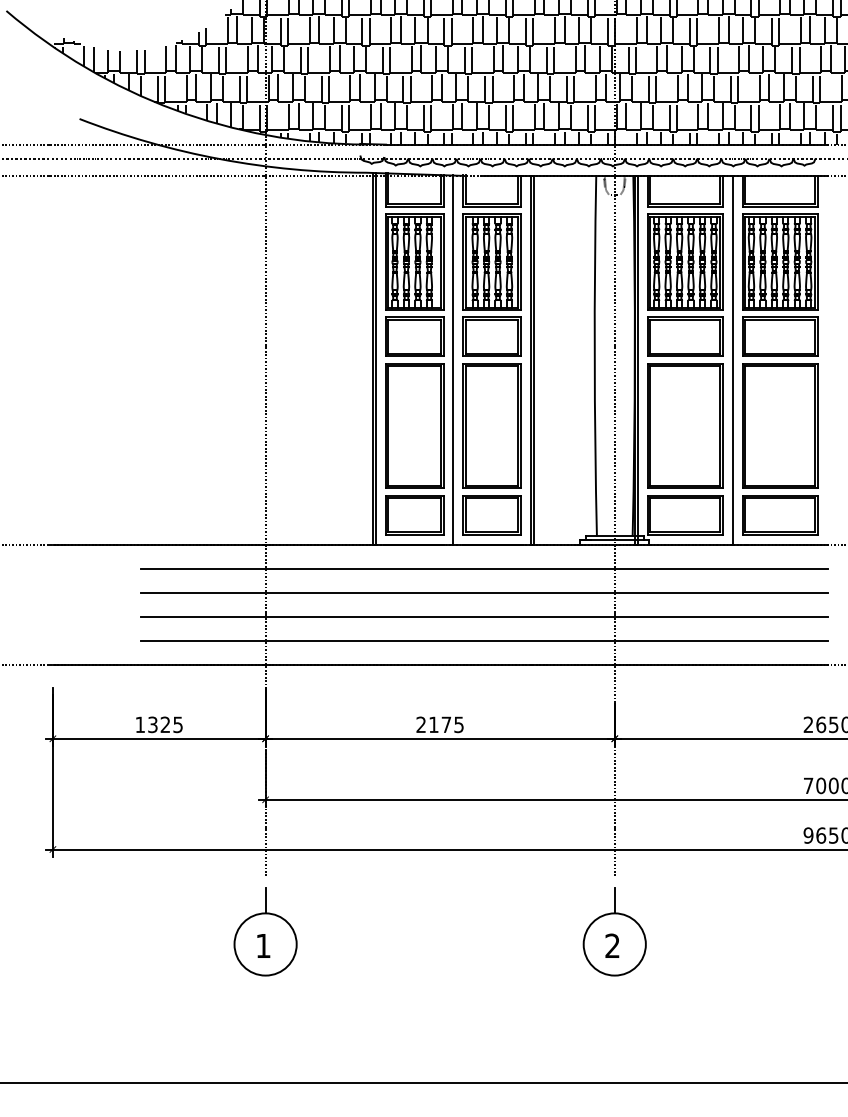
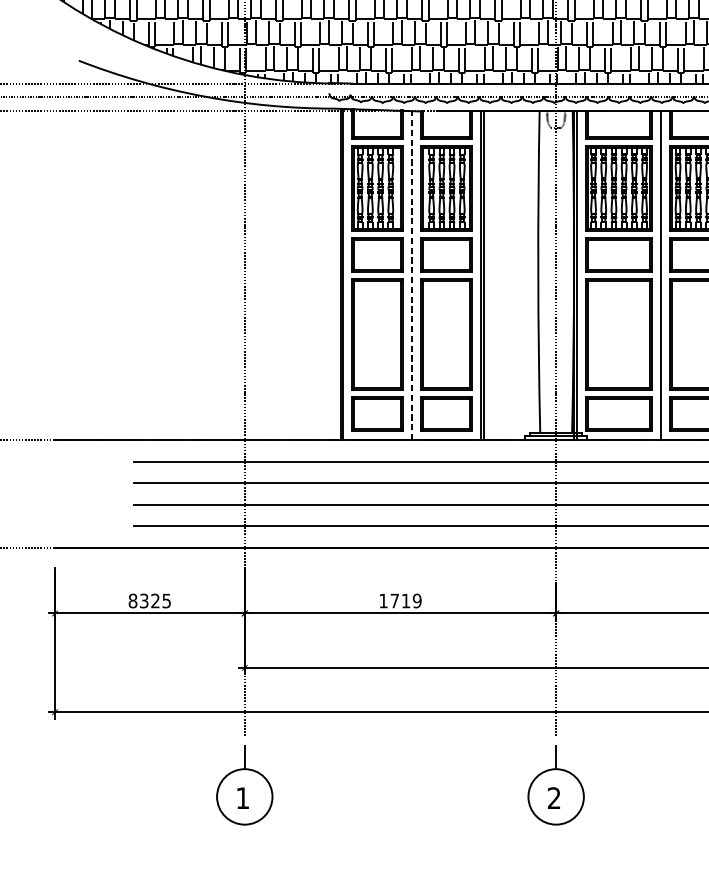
line: (453, 359) -> (412, 275), solid -> dashed
text: (140, 724) -> (133, 600), 1325 -> 8325
text: (439, 724) -> (399, 600), 2175 -> 1719

